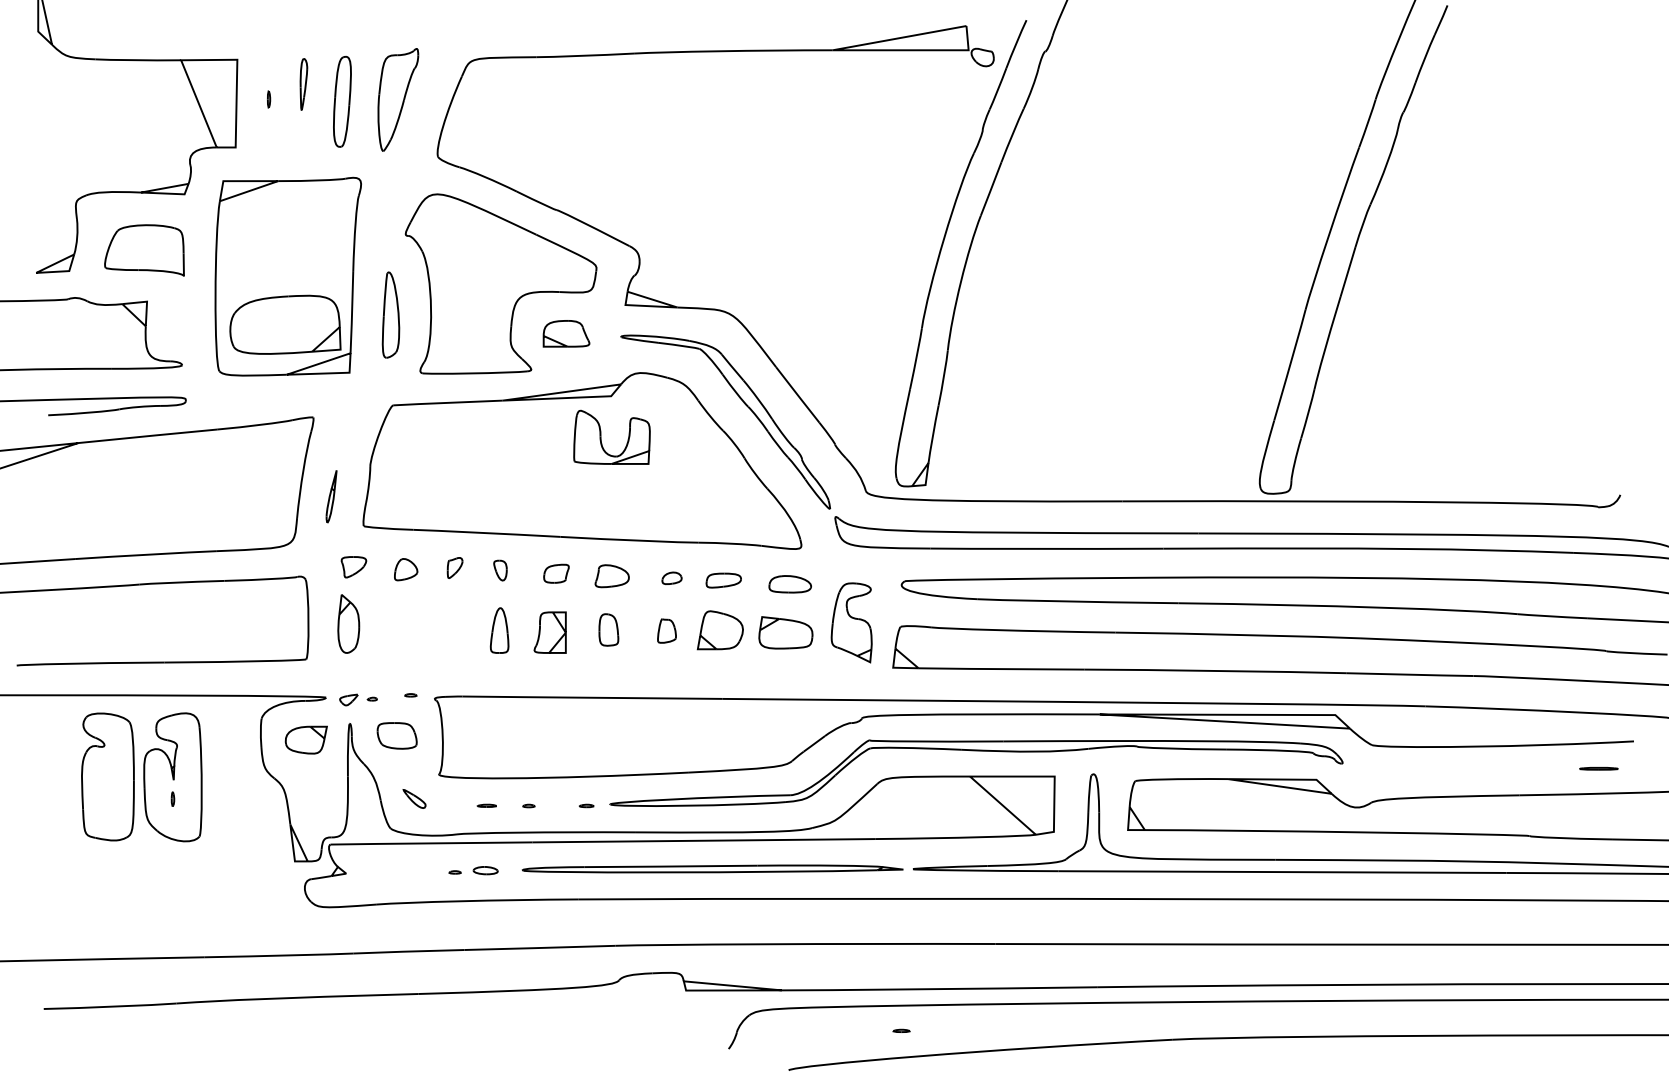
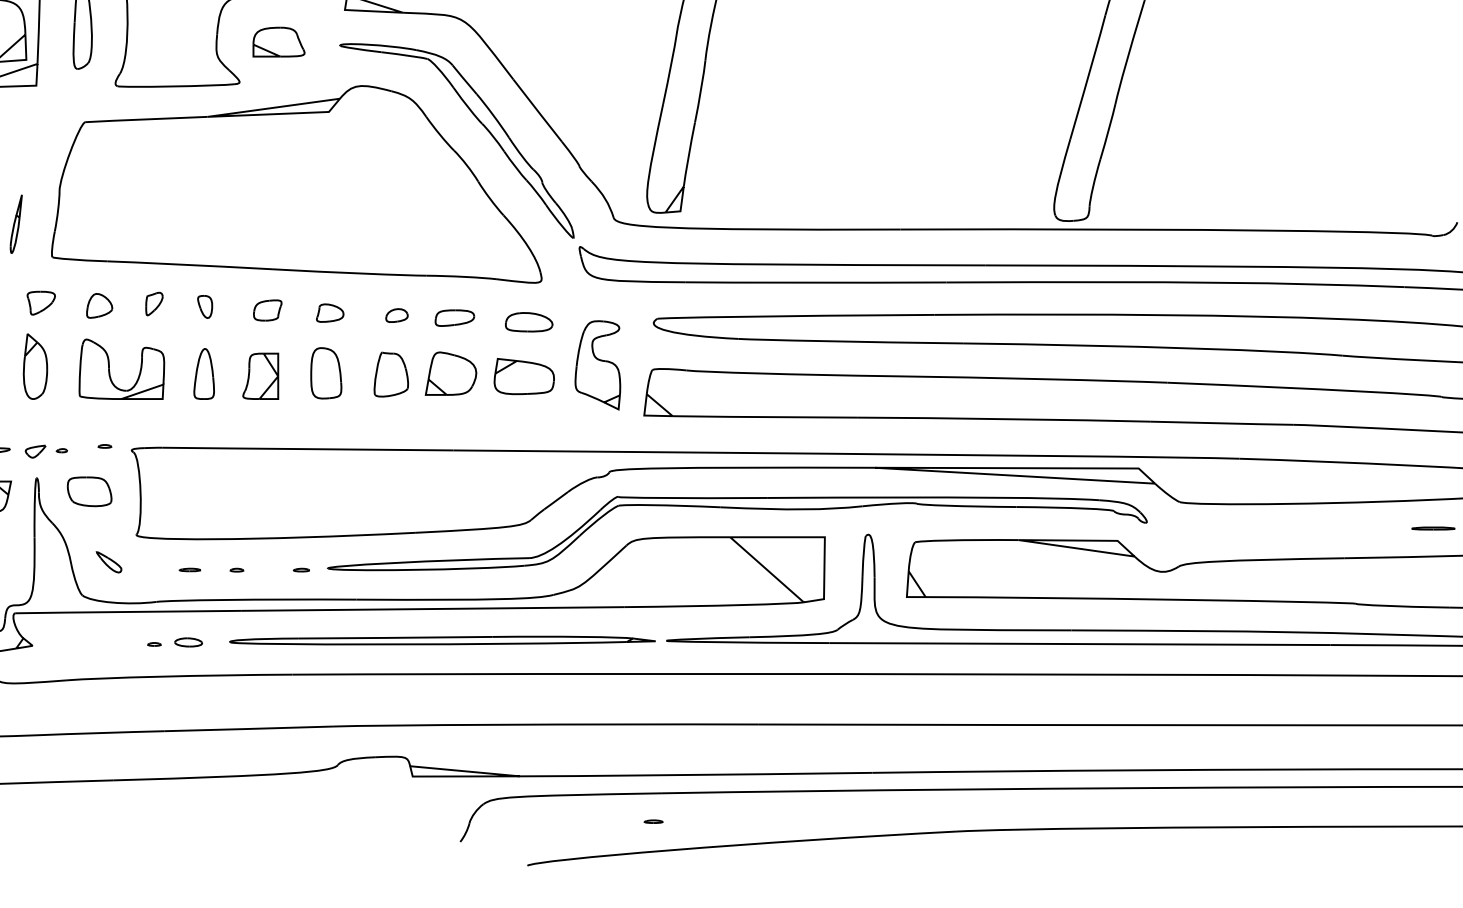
part: (601, 436) -> (110, 368), moved
part: (612, 575) -> (330, 312), size x0.71
part: (608, 629) -> (325, 372), size x1.43
part: (666, 630) -> (390, 373), size x1.67

